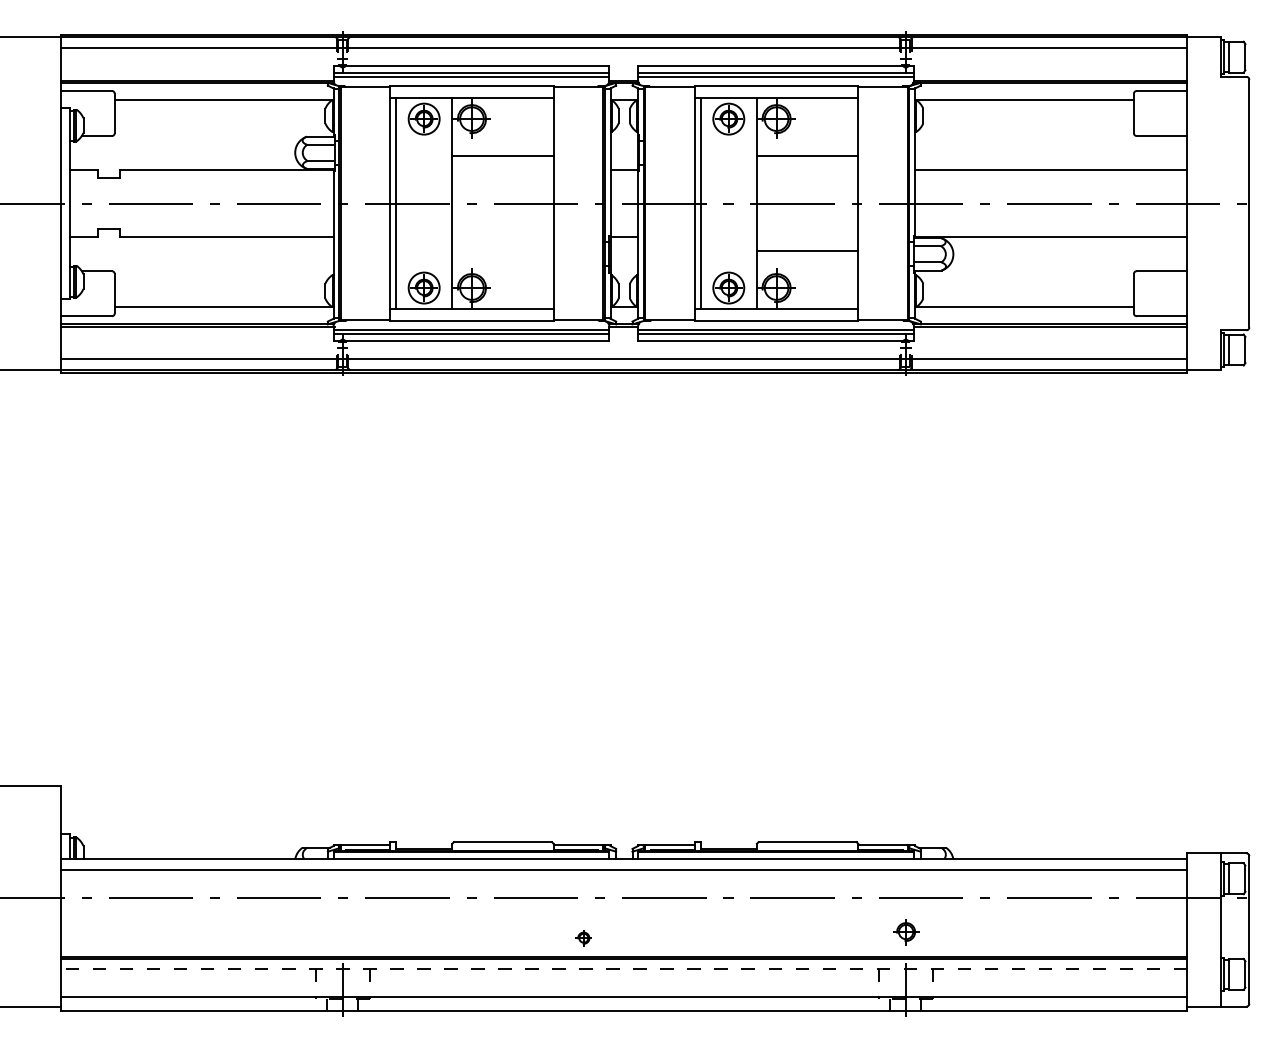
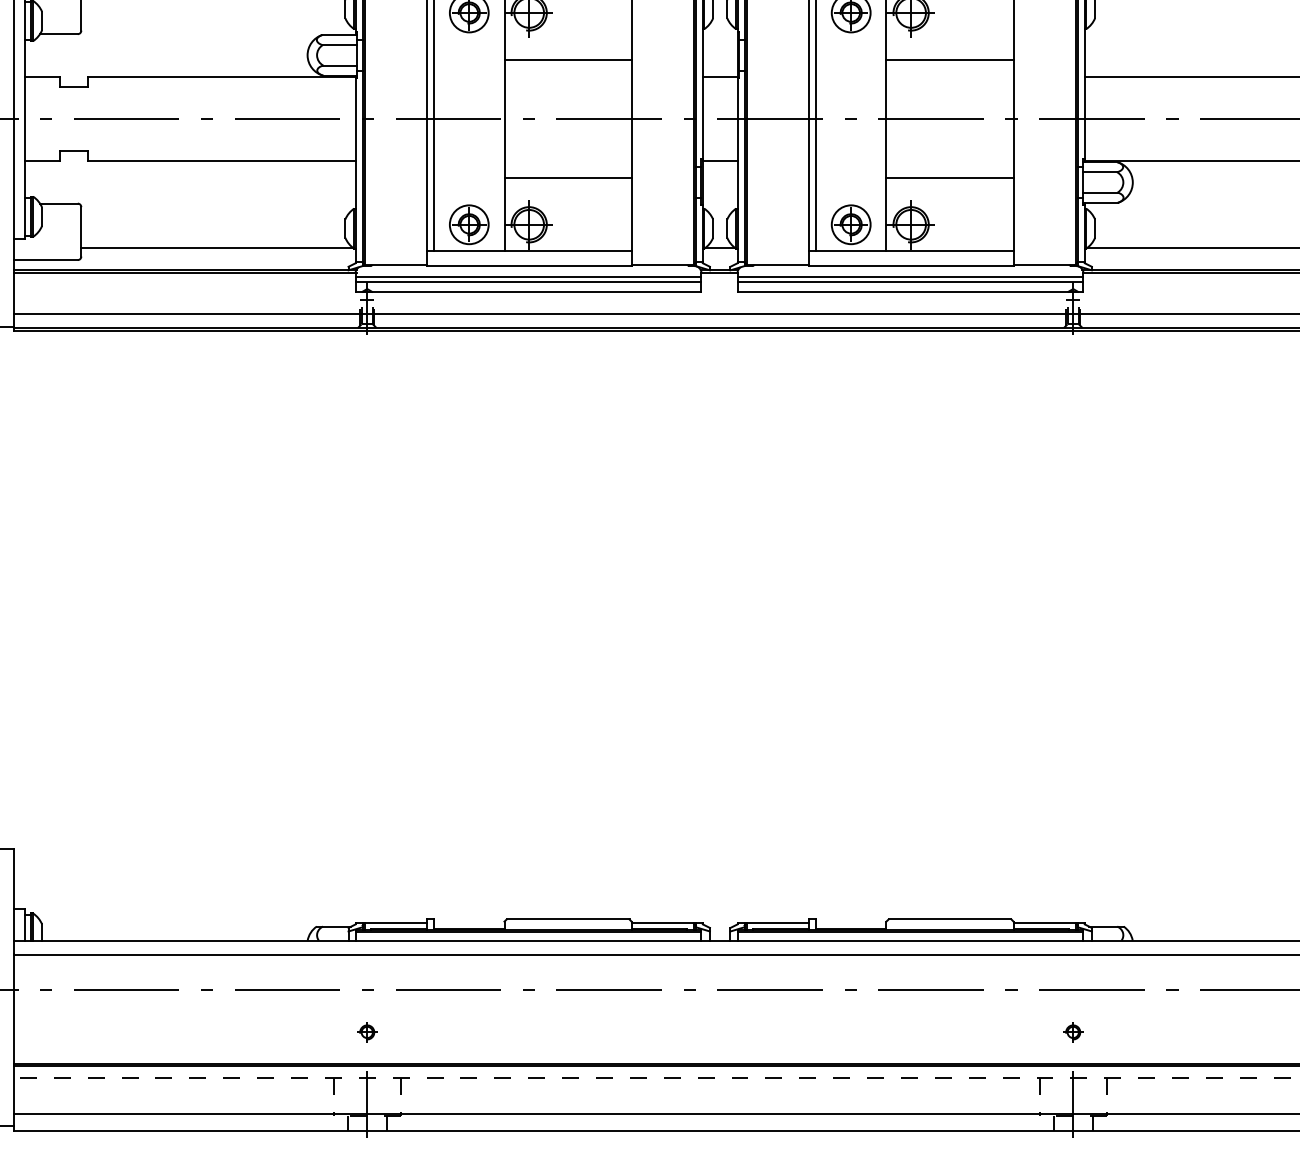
line: (502, 250) -> (567, 177), added
part: (905, 932) -> (1072, 1032), size x0.62
part: (583, 938) -> (366, 1032), moved

